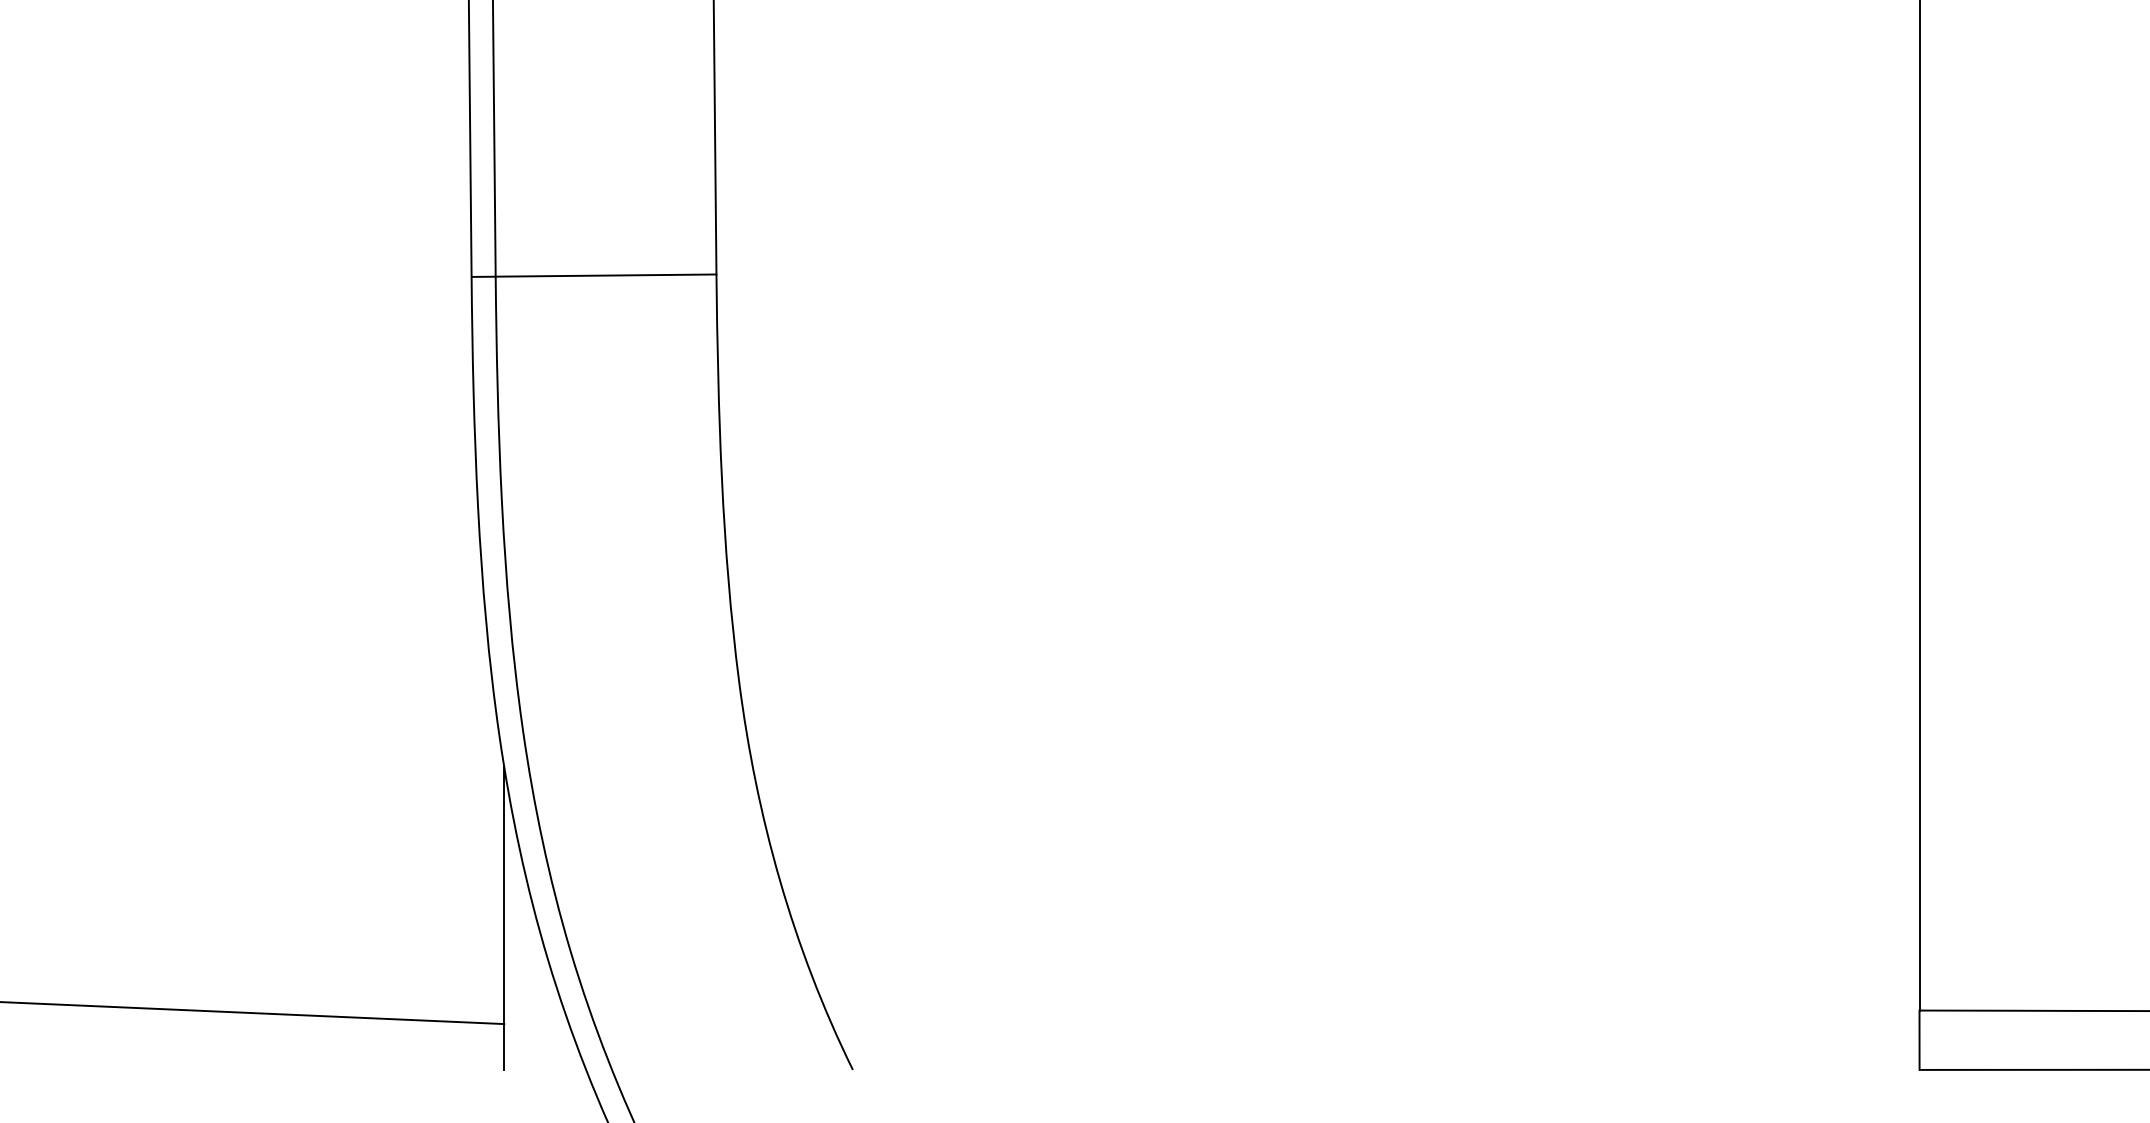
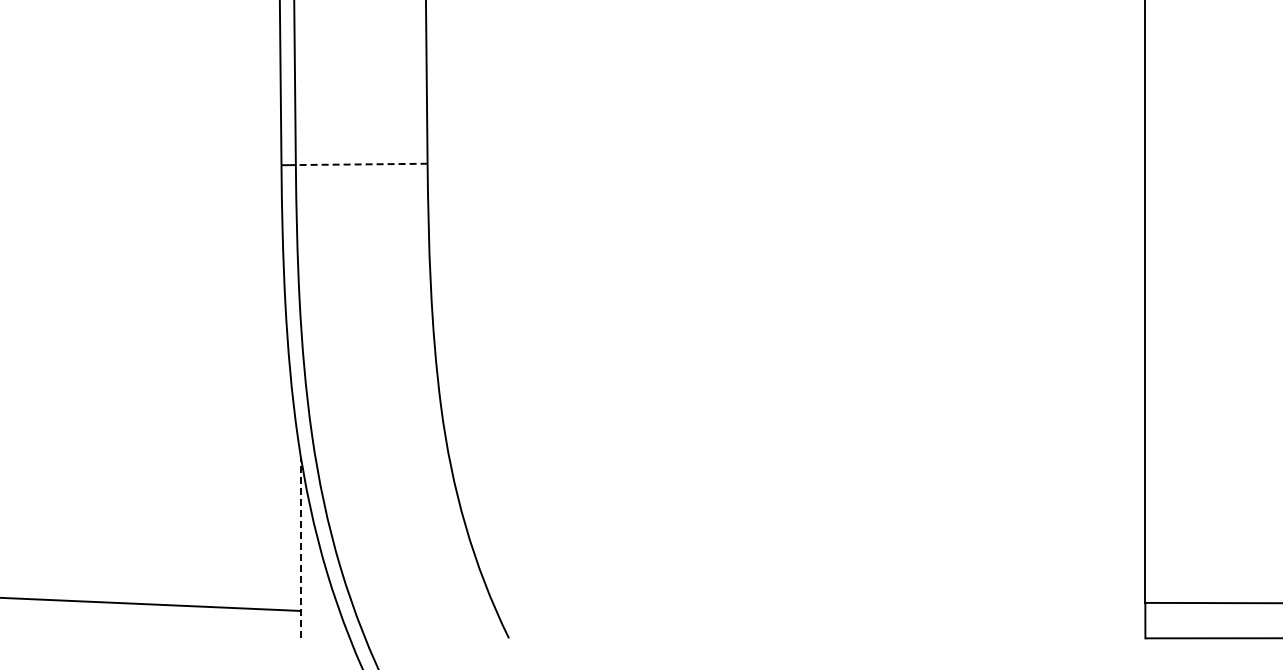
line: (605, 275) -> (361, 164), solid -> dashed
line: (505, 917) -> (301, 547), solid -> dashed

